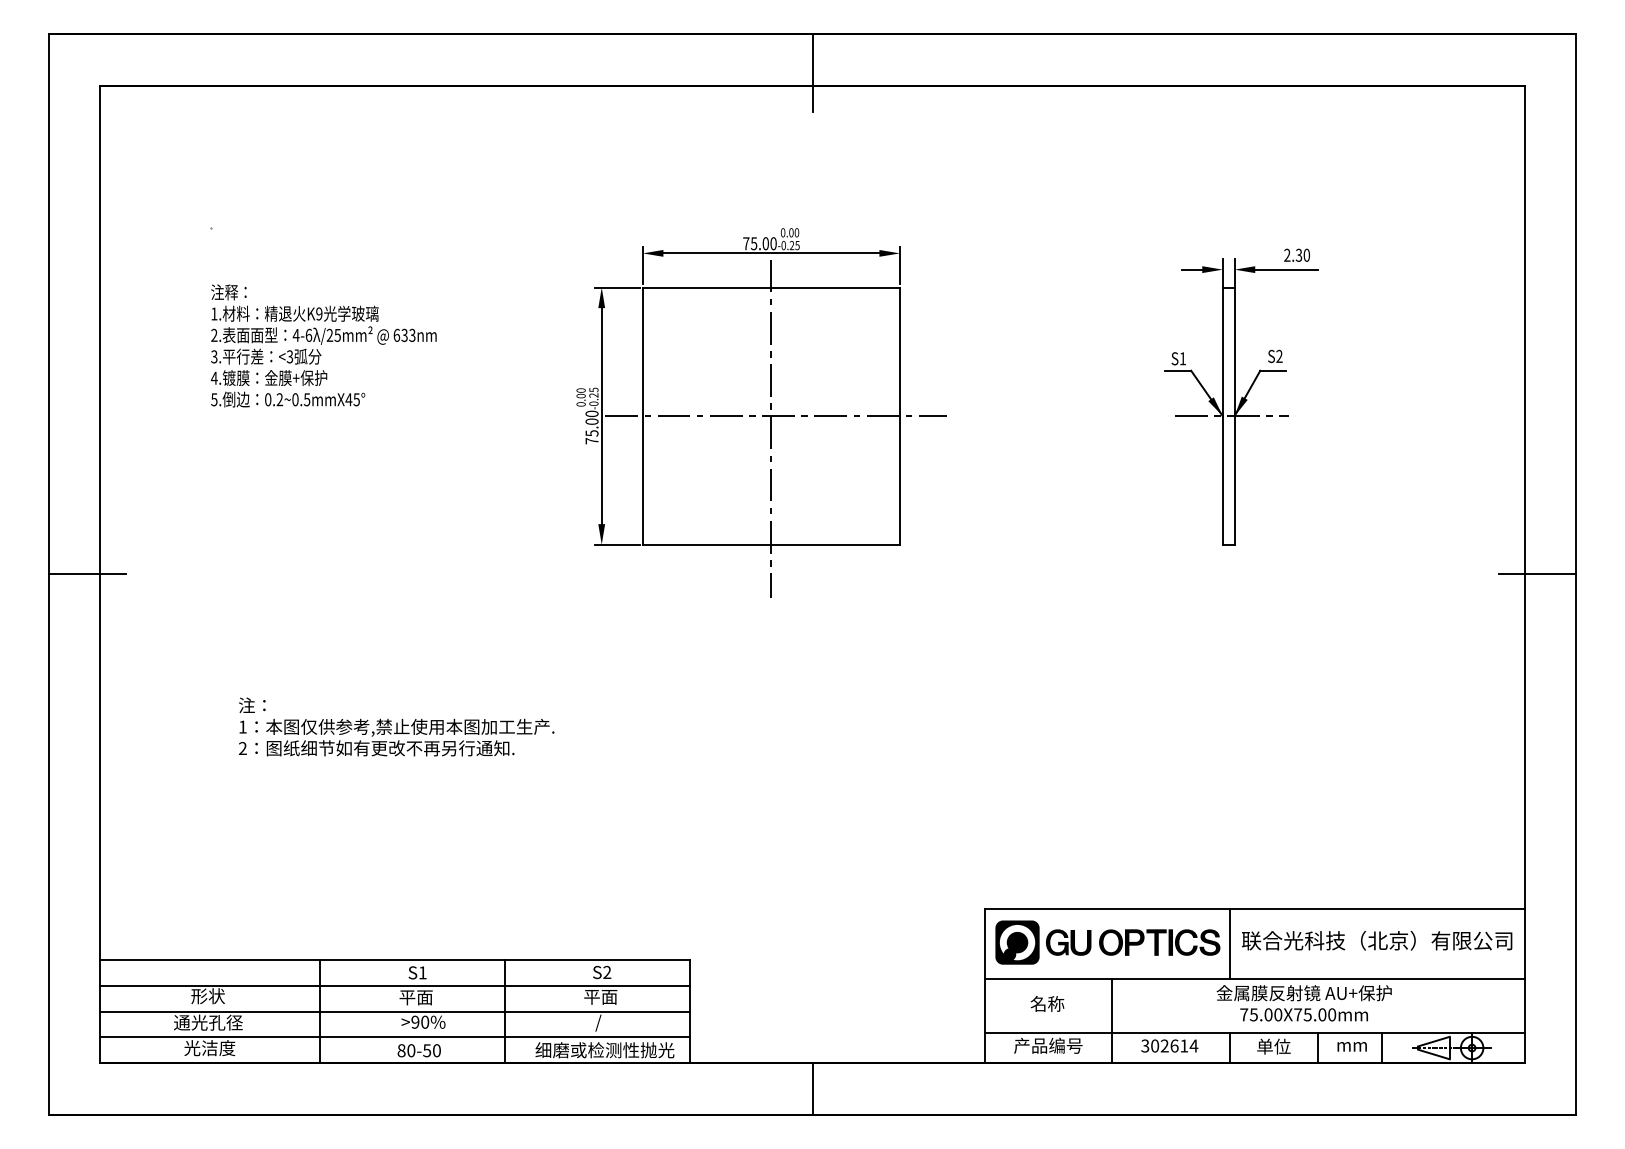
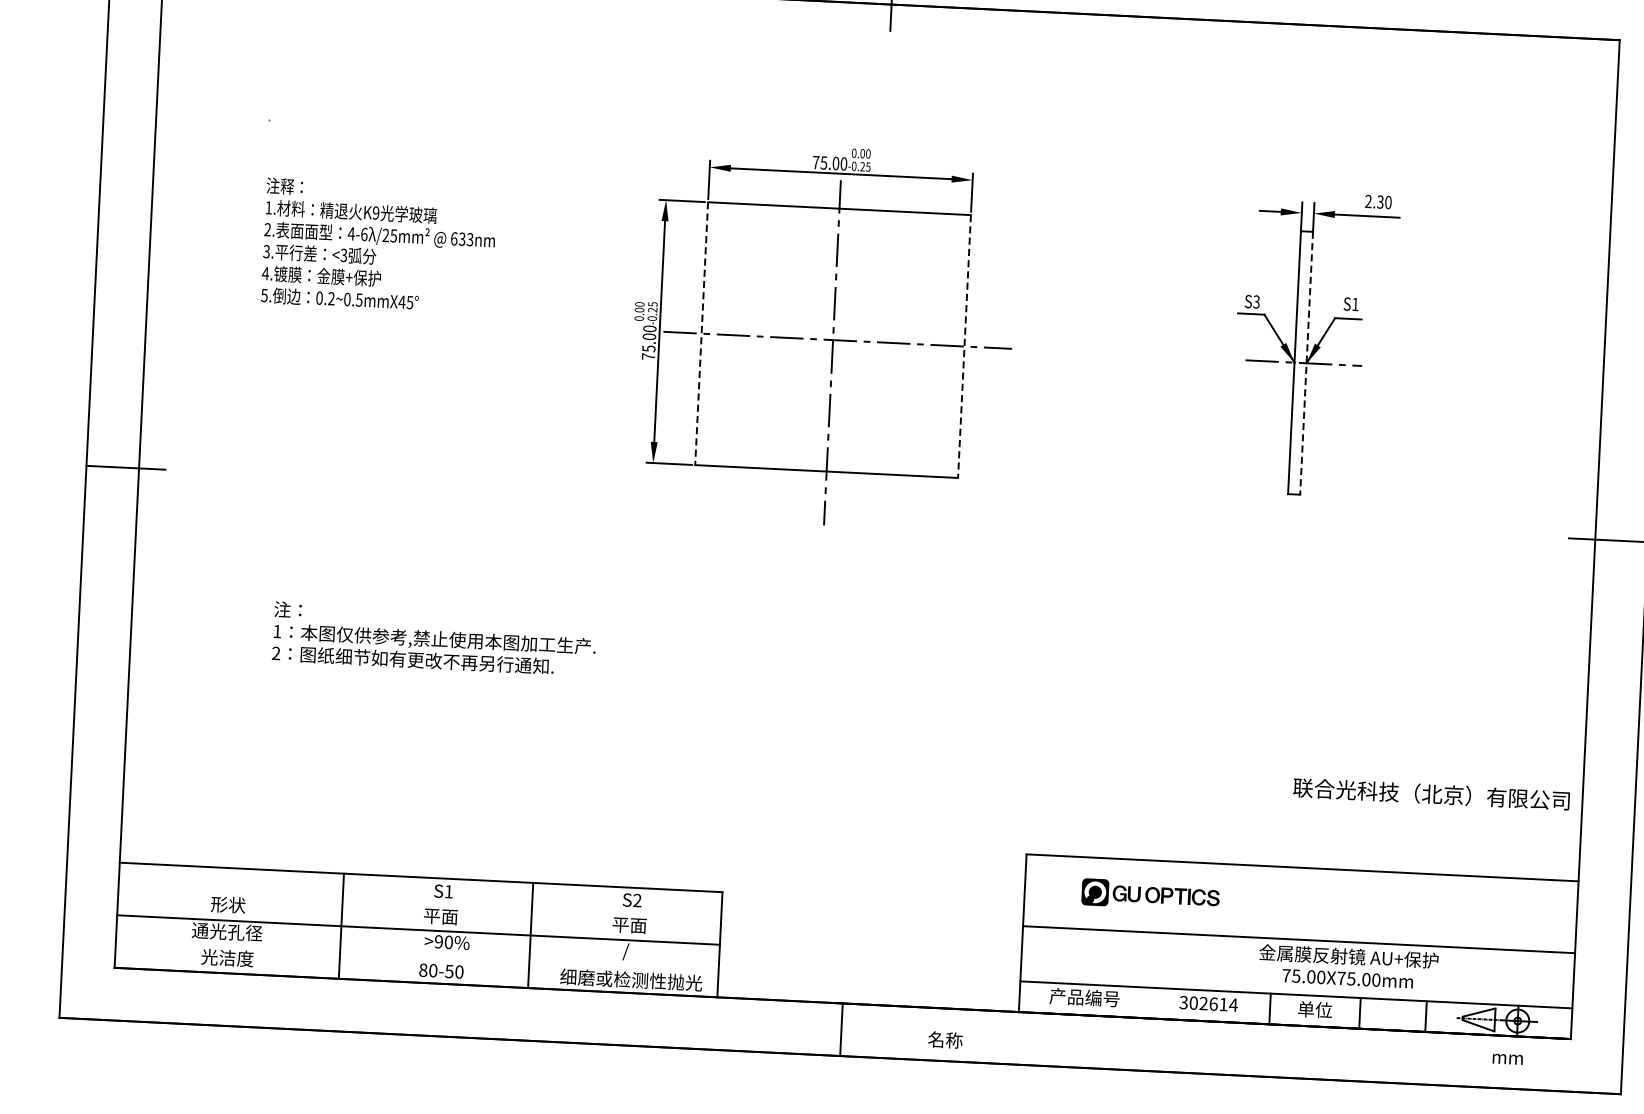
text: (1279, 355) -> (1355, 303), S2 -> S1
text: (1182, 358) -> (1256, 301), S1 -> S3
line: (642, 416) -> (701, 334), solid -> dashed
line: (899, 416) -> (964, 346), solid -> dashed
line: (1234, 416) -> (1306, 363), solid -> dashed
text: (1377, 940) -> (1431, 793), moved
part: (1107, 942) -> (1150, 894), size x0.6
line: (1229, 943) -> (1274, 902), removed
line: (394, 985) -> (419, 903), removed
text: (1047, 1003) -> (945, 1039), moved
line: (1112, 1021) -> (1151, 975), removed
line: (394, 1037) -> (416, 956), removed
text: (1351, 1046) -> (1507, 1058), moved

